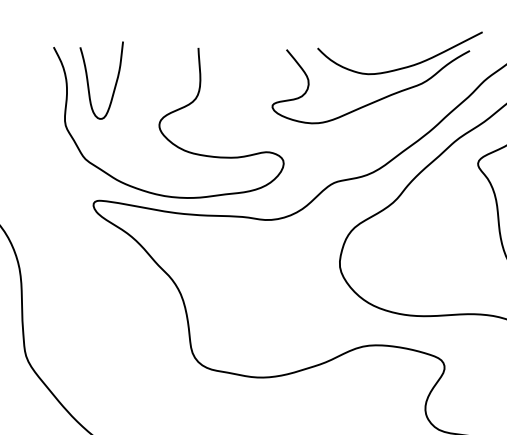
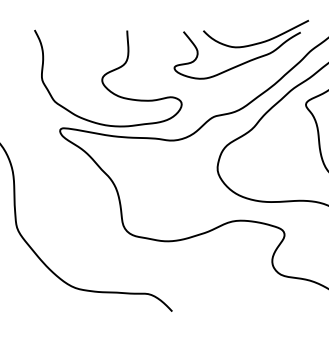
curve: (89, 80) -> (57, 51), removed

